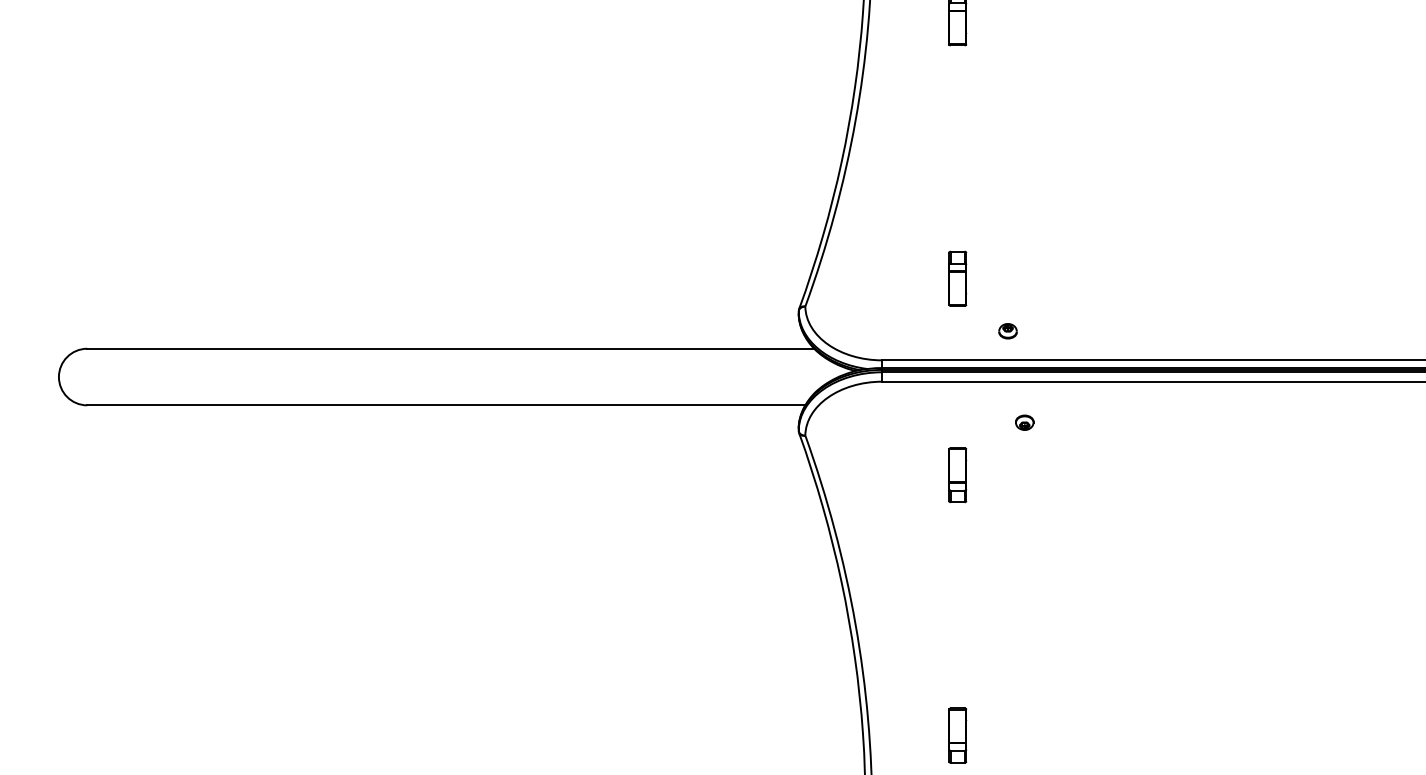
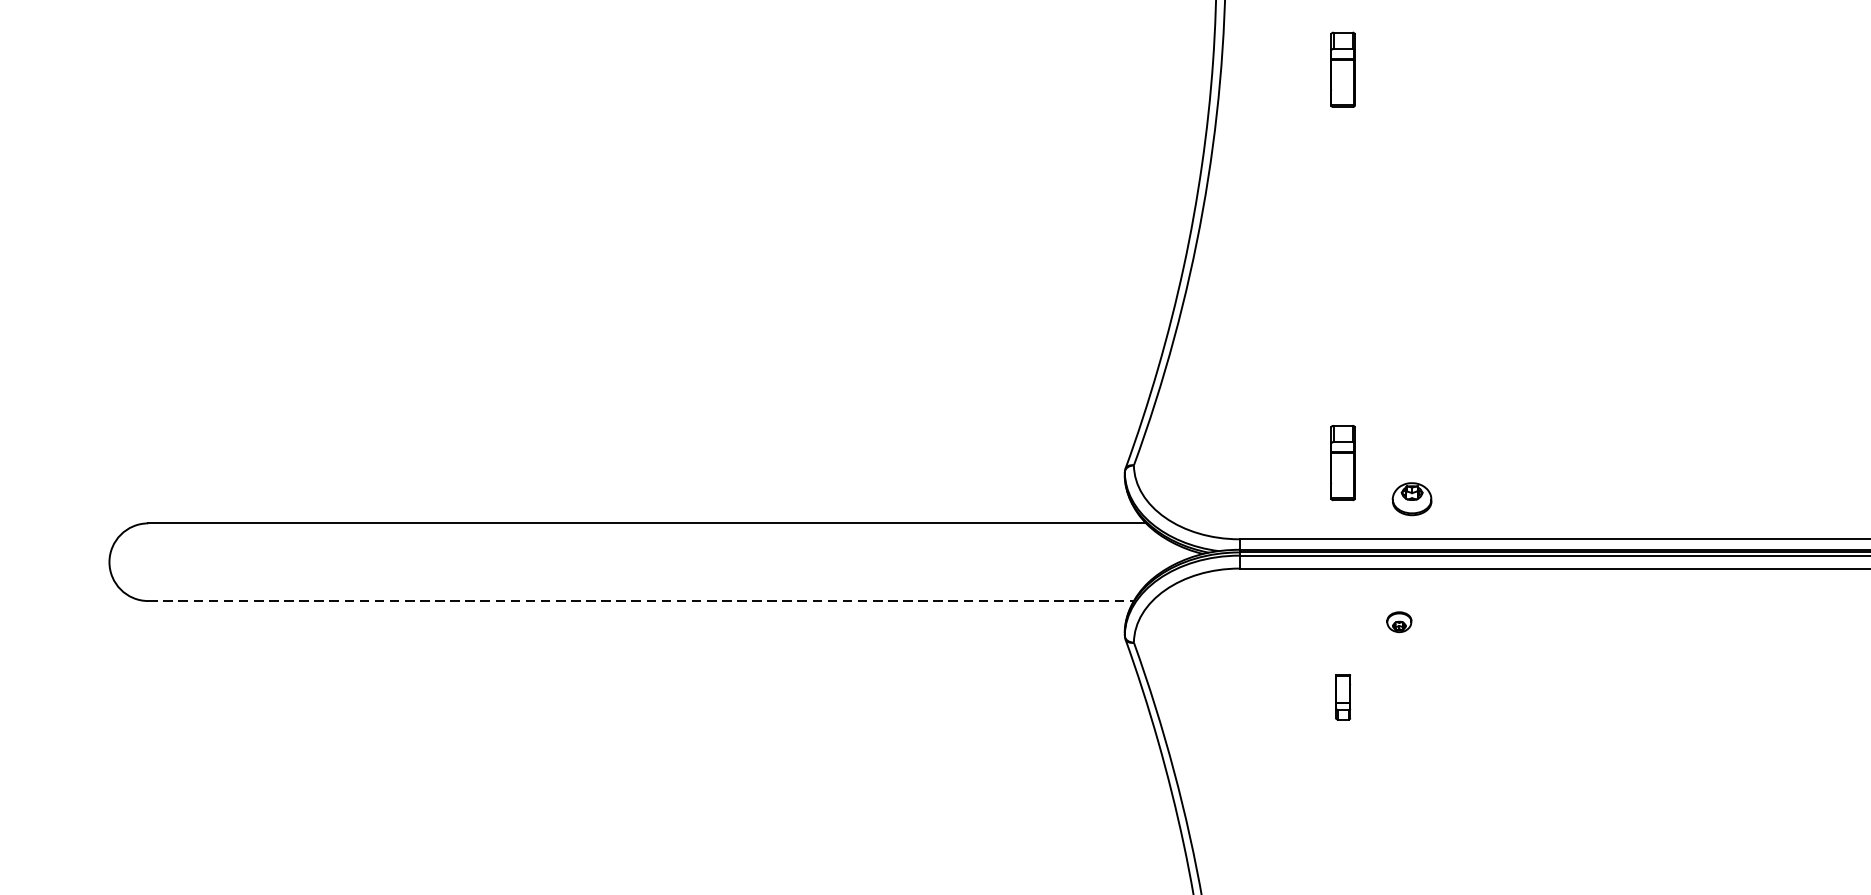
part: (957, 278) -> (1342, 462), moved
part: (1007, 331) -> (1411, 499), size x1.6
line: (446, 405) -> (641, 601), solid -> dashed
part: (1024, 422) -> (1399, 621), moved
part: (957, 475) -> (1342, 697), size x0.6

